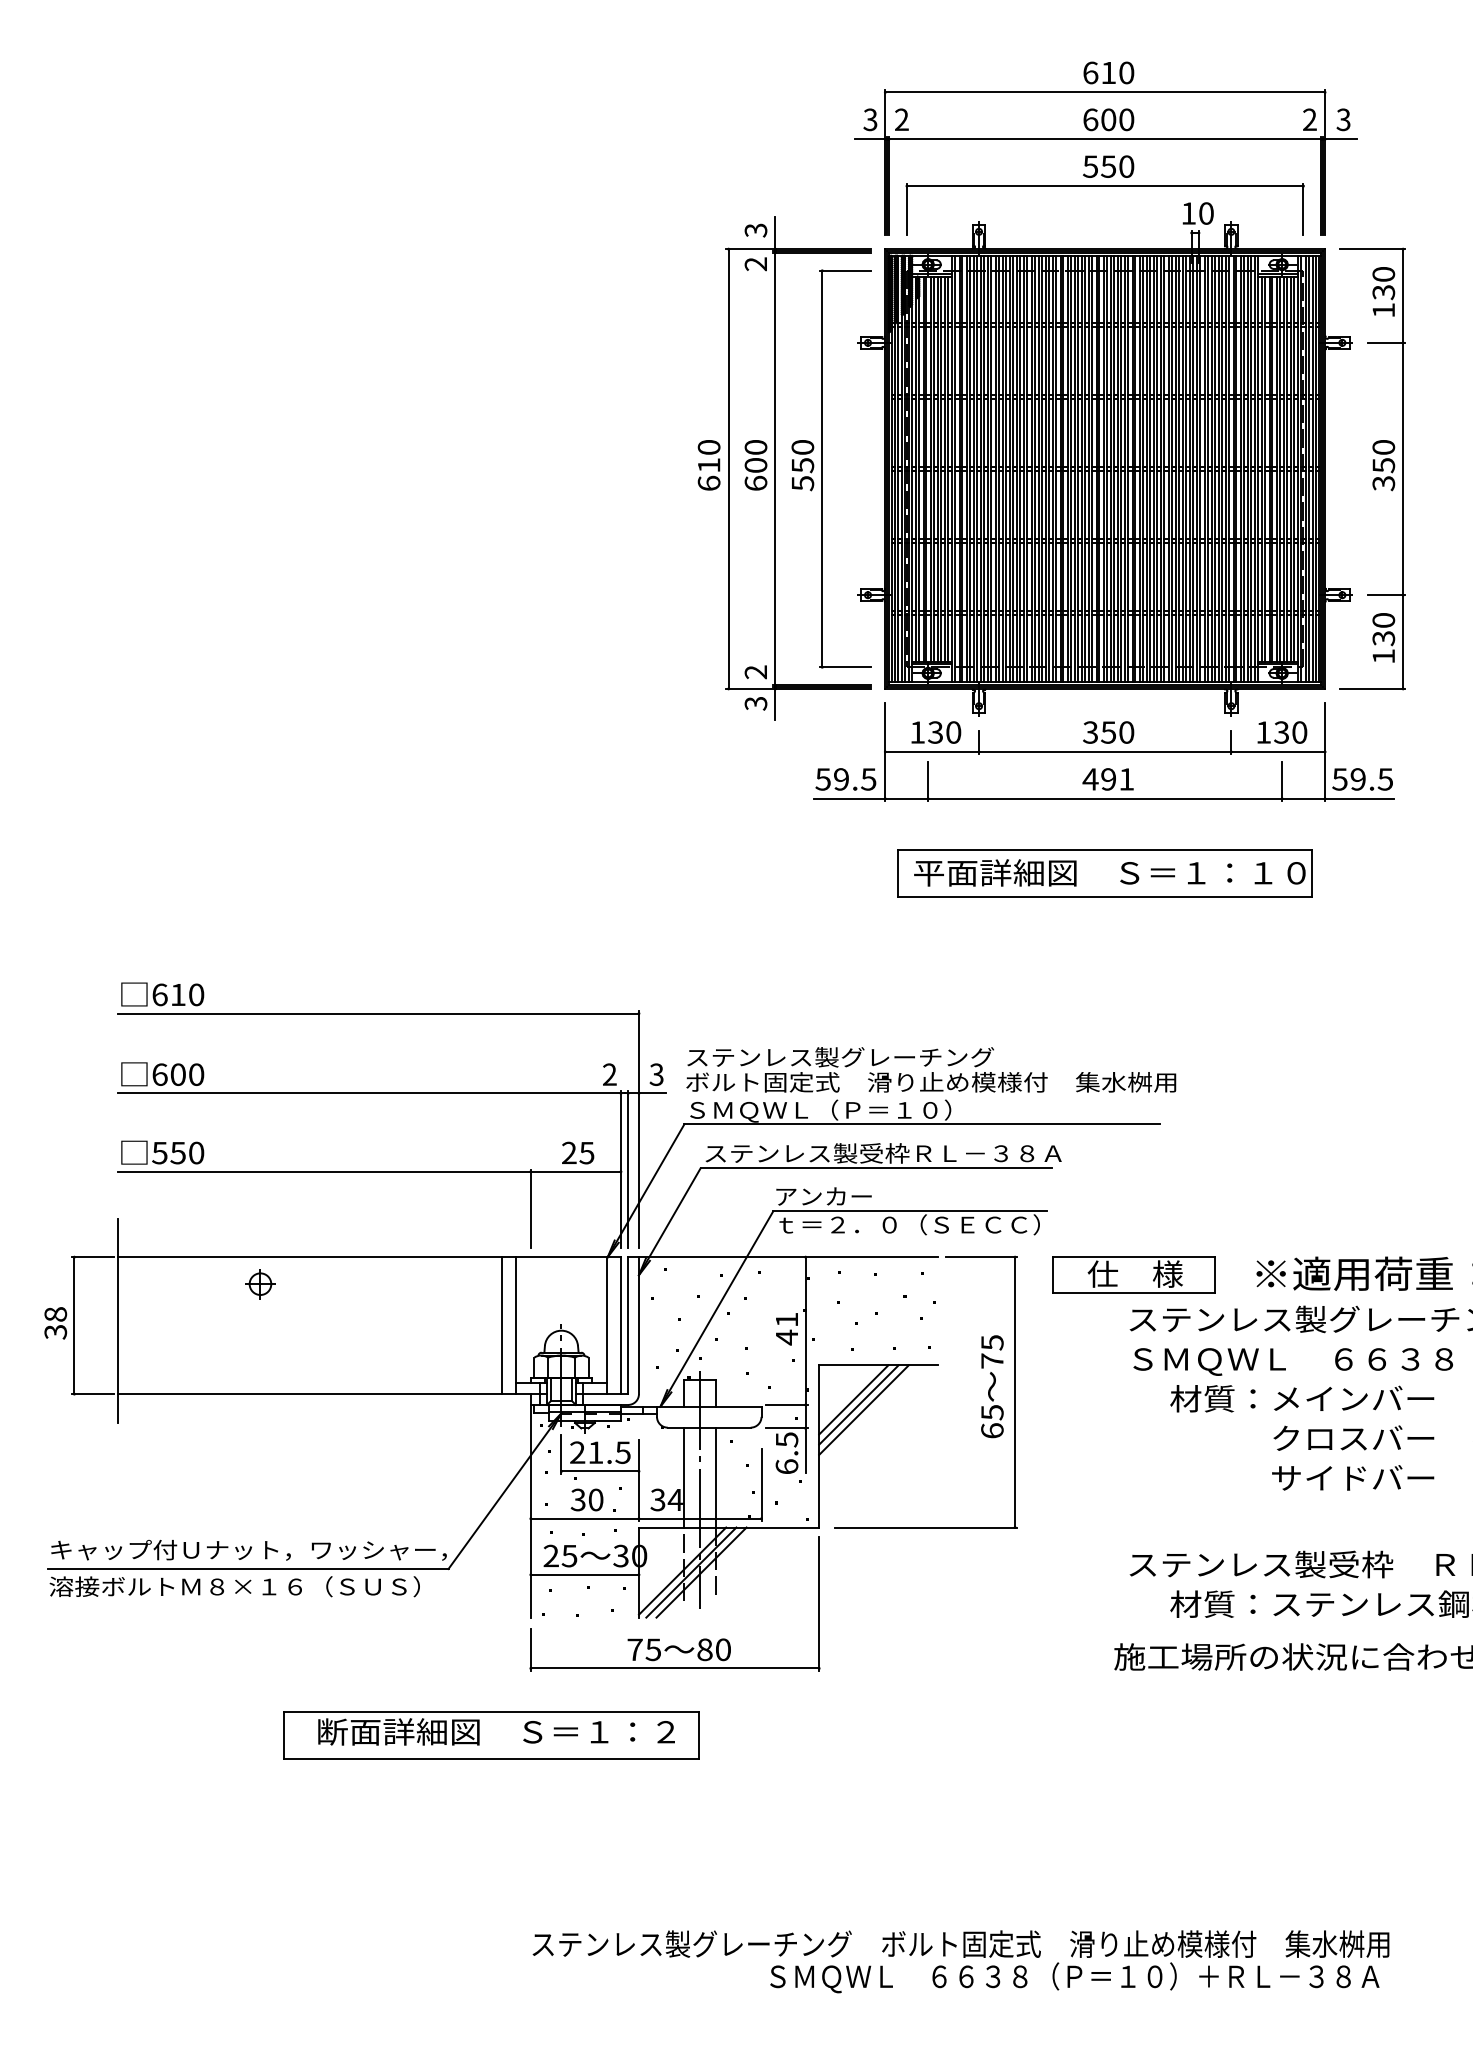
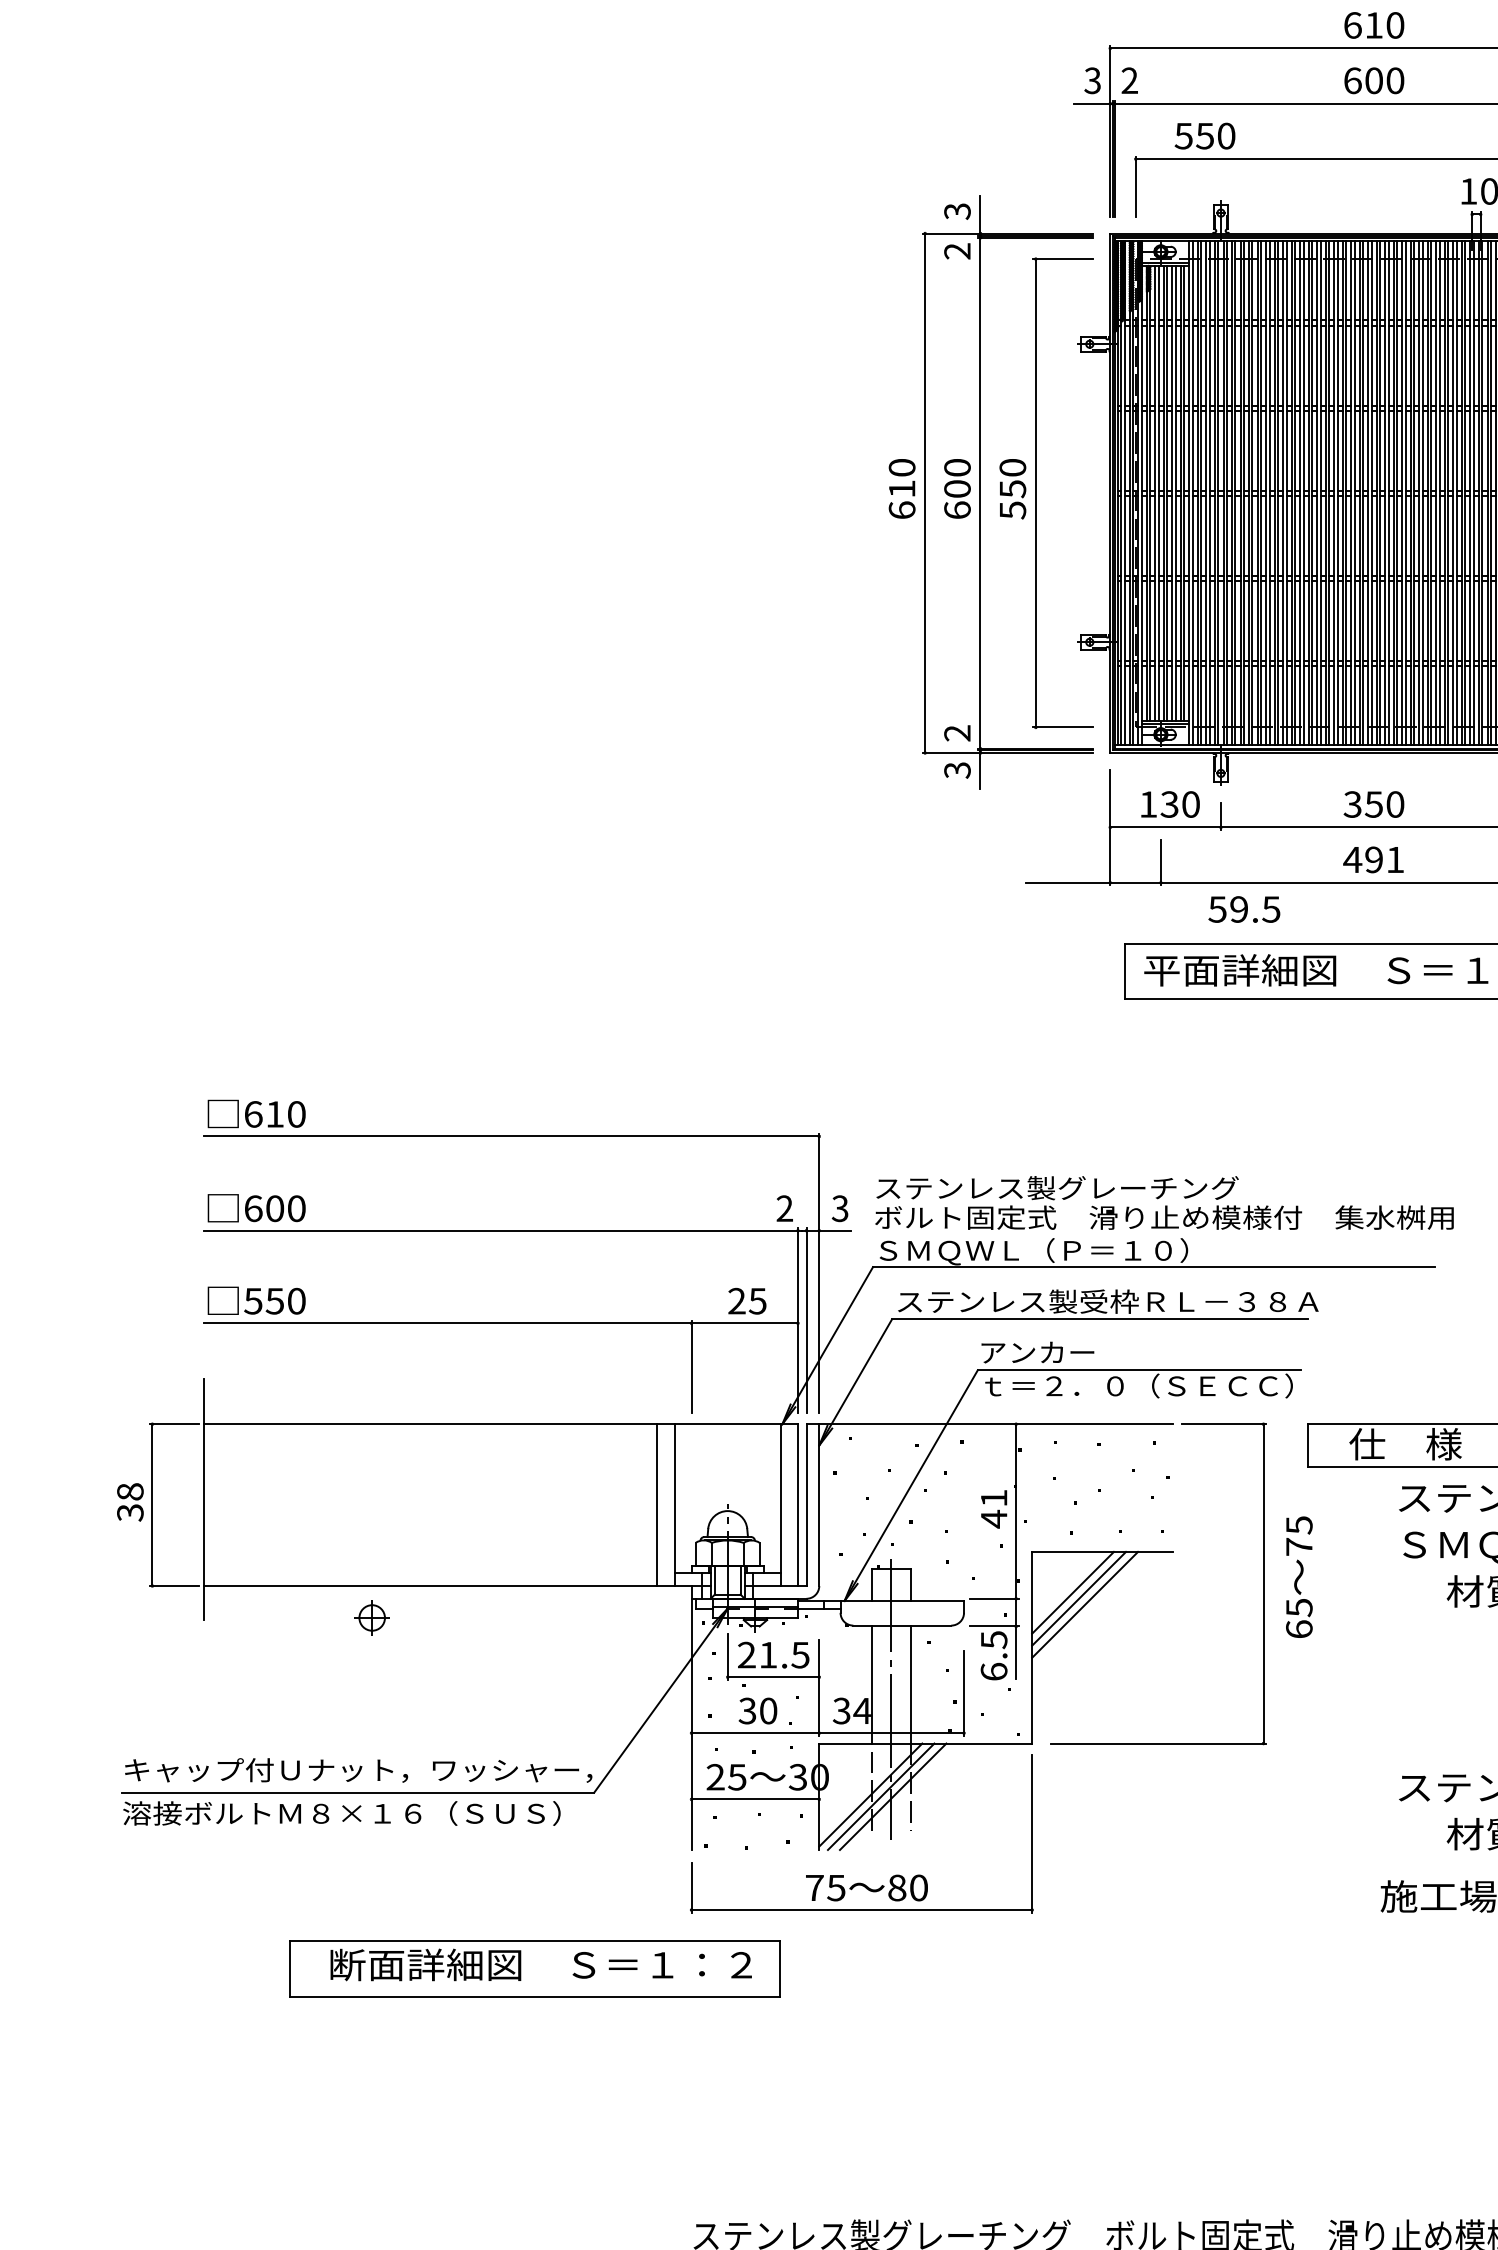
text: (1108, 166) -> (1204, 135), moved
text: (845, 779) -> (1243, 909), moved
part: (260, 1284) -> (372, 1618), moved
text: (992, 1386) -> (1299, 1576), moved
part: (491, 1735) -> (535, 1969), moved

